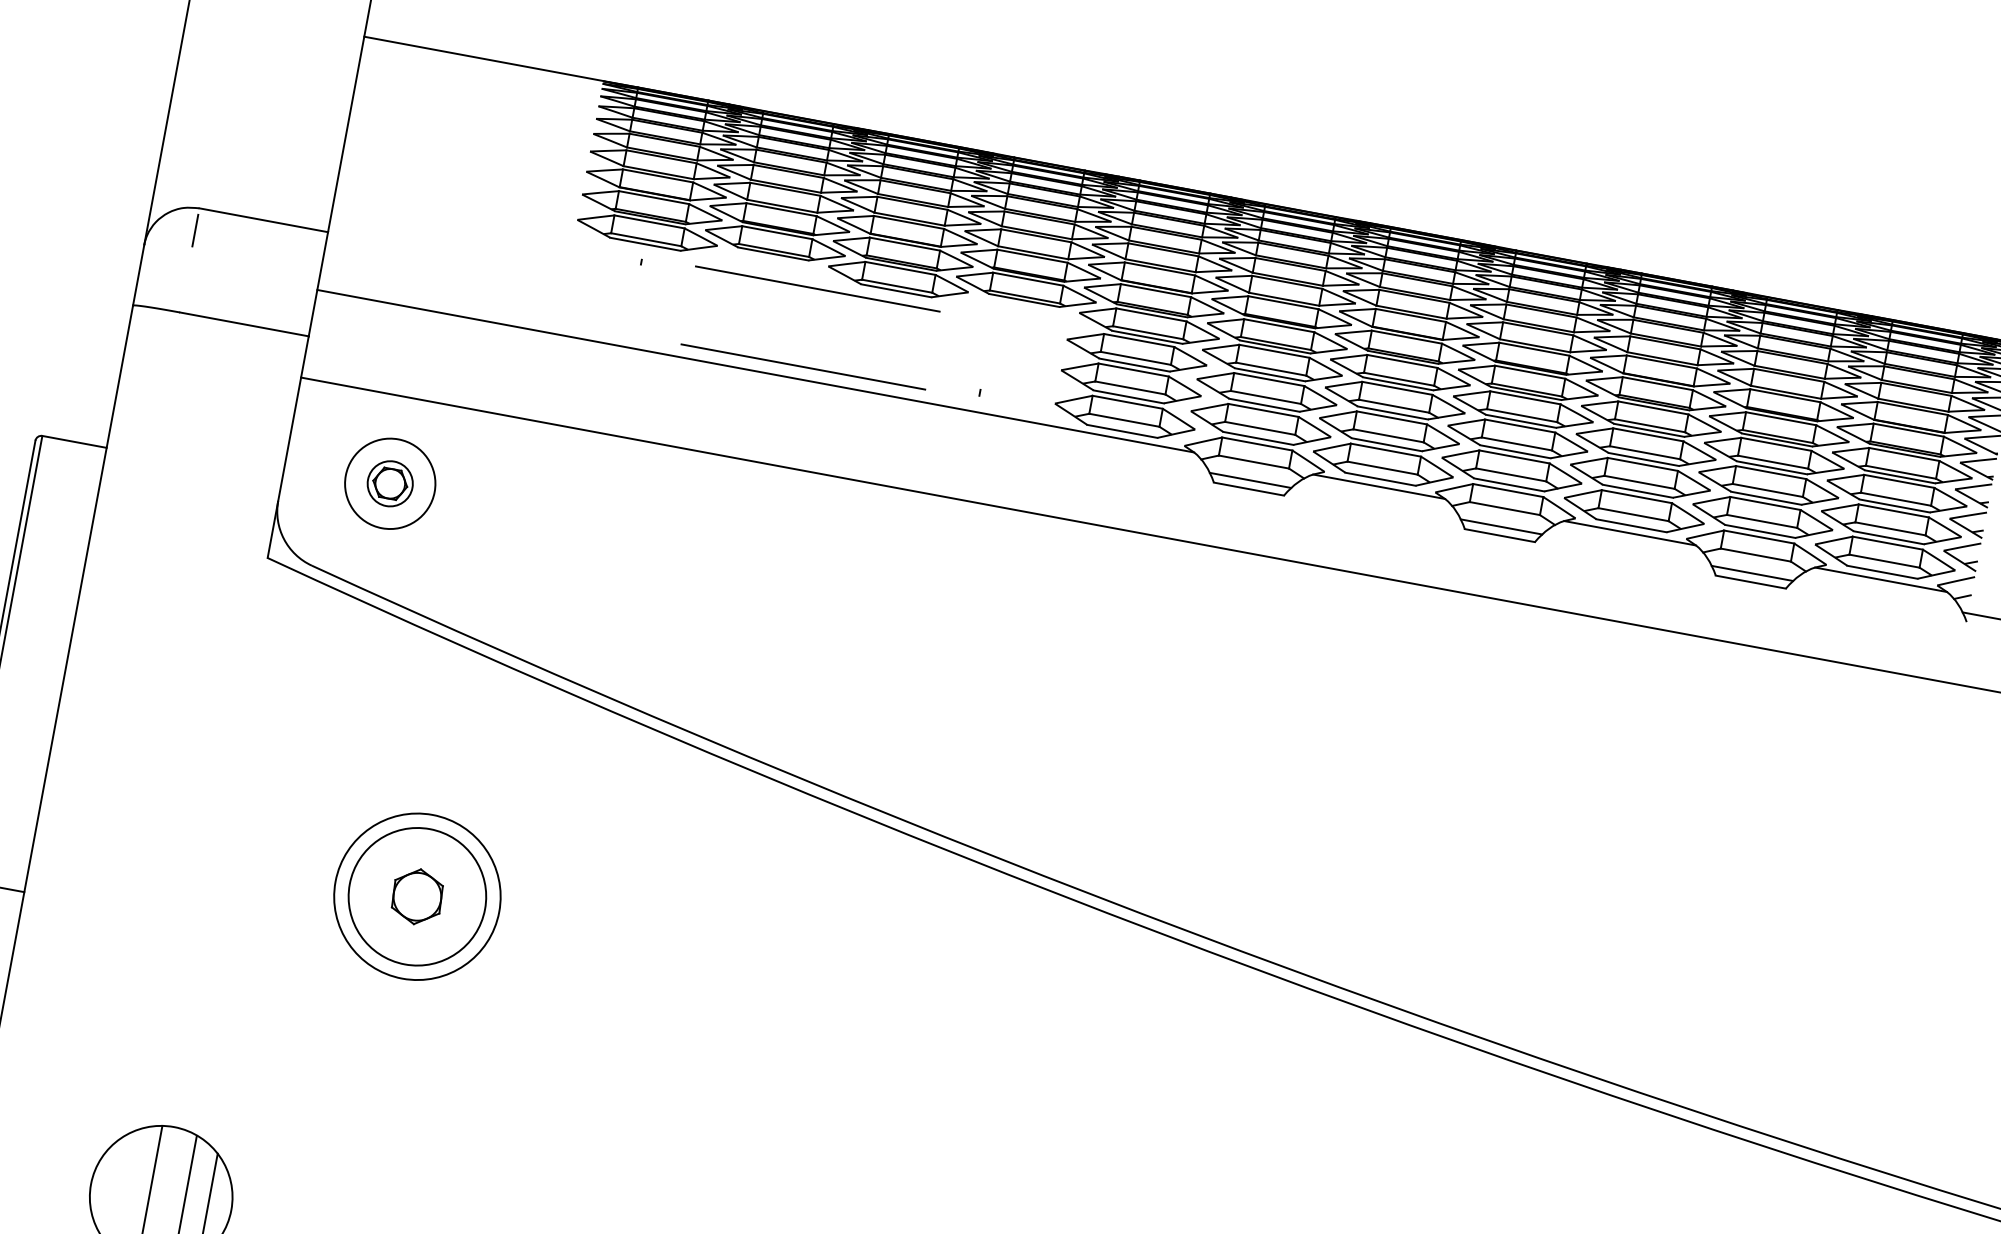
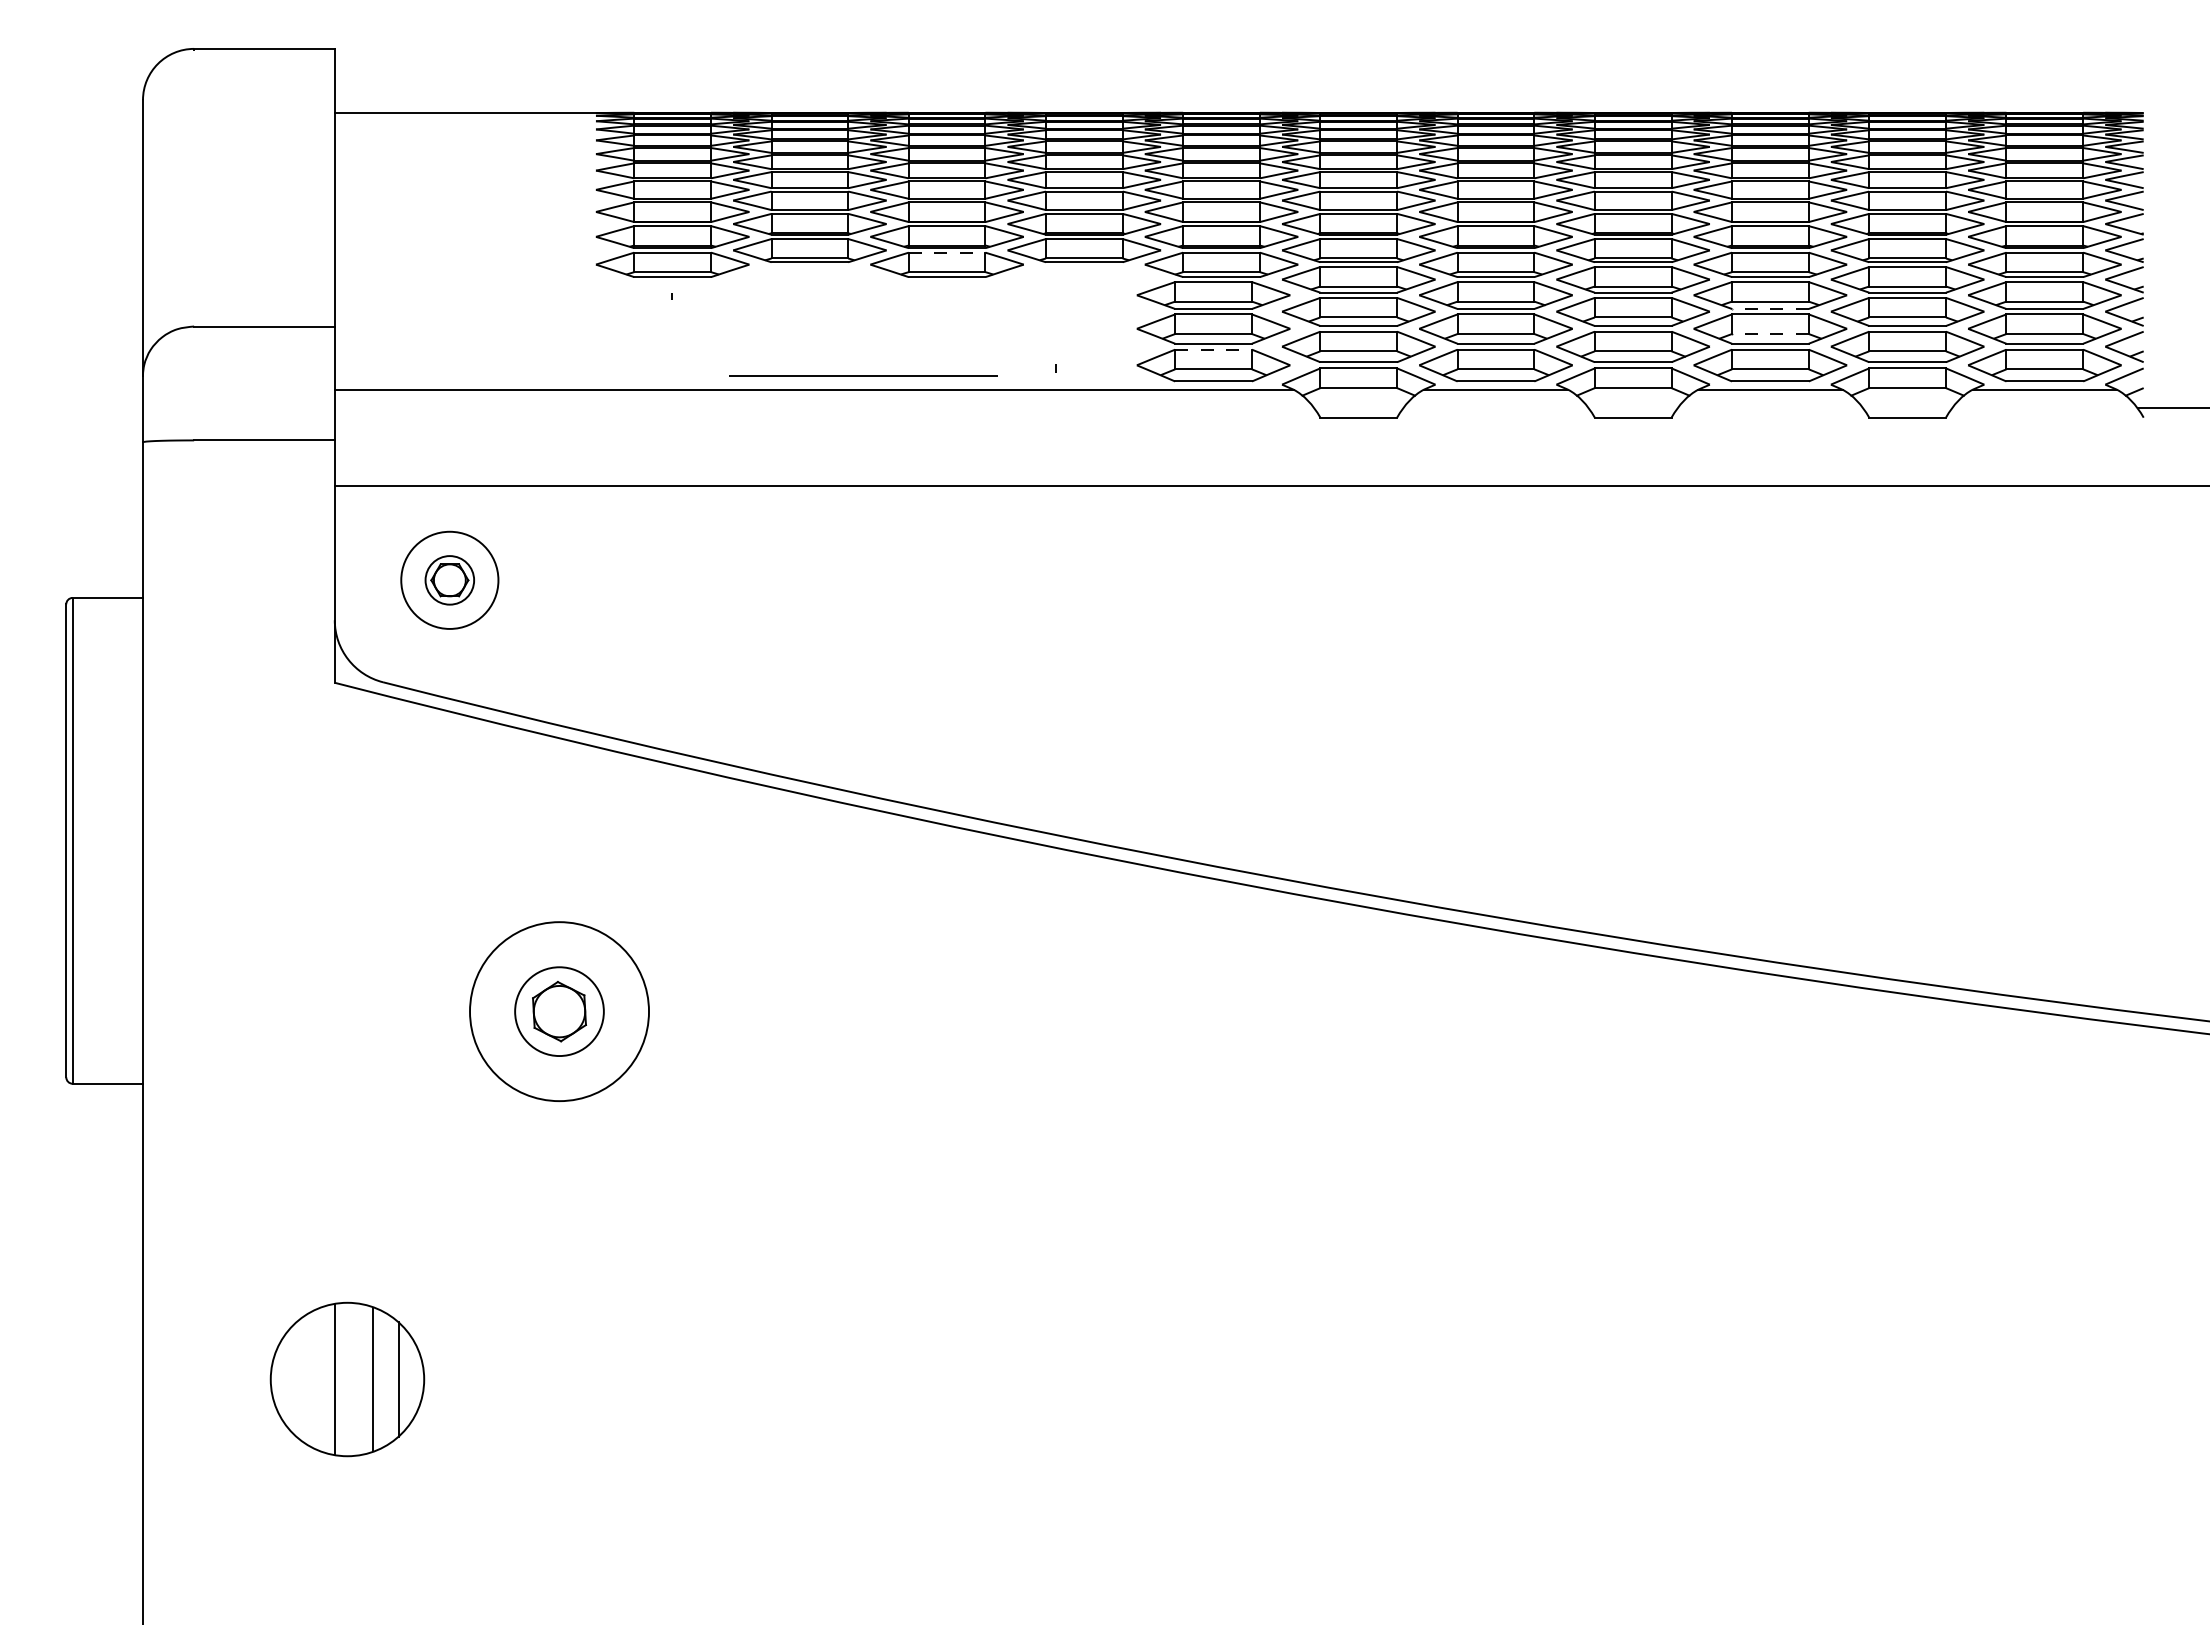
line: (195, 230) -> (194, 350), removed
line: (900, 268) -> (947, 252), solid -> dashed
line: (817, 288) -> (863, 290), removed
line: (1128, 402) -> (1214, 349), solid -> dashed
line: (1643, 458) -> (1769, 308), solid -> dashed
line: (1250, 480) -> (1358, 408), removed
line: (1638, 482) -> (1769, 334), solid -> dashed
line: (1500, 527) -> (1632, 408), removed
line: (1752, 573) -> (1907, 408), removed
circle: (417, 896) -> (559, 1011), size x0.6

